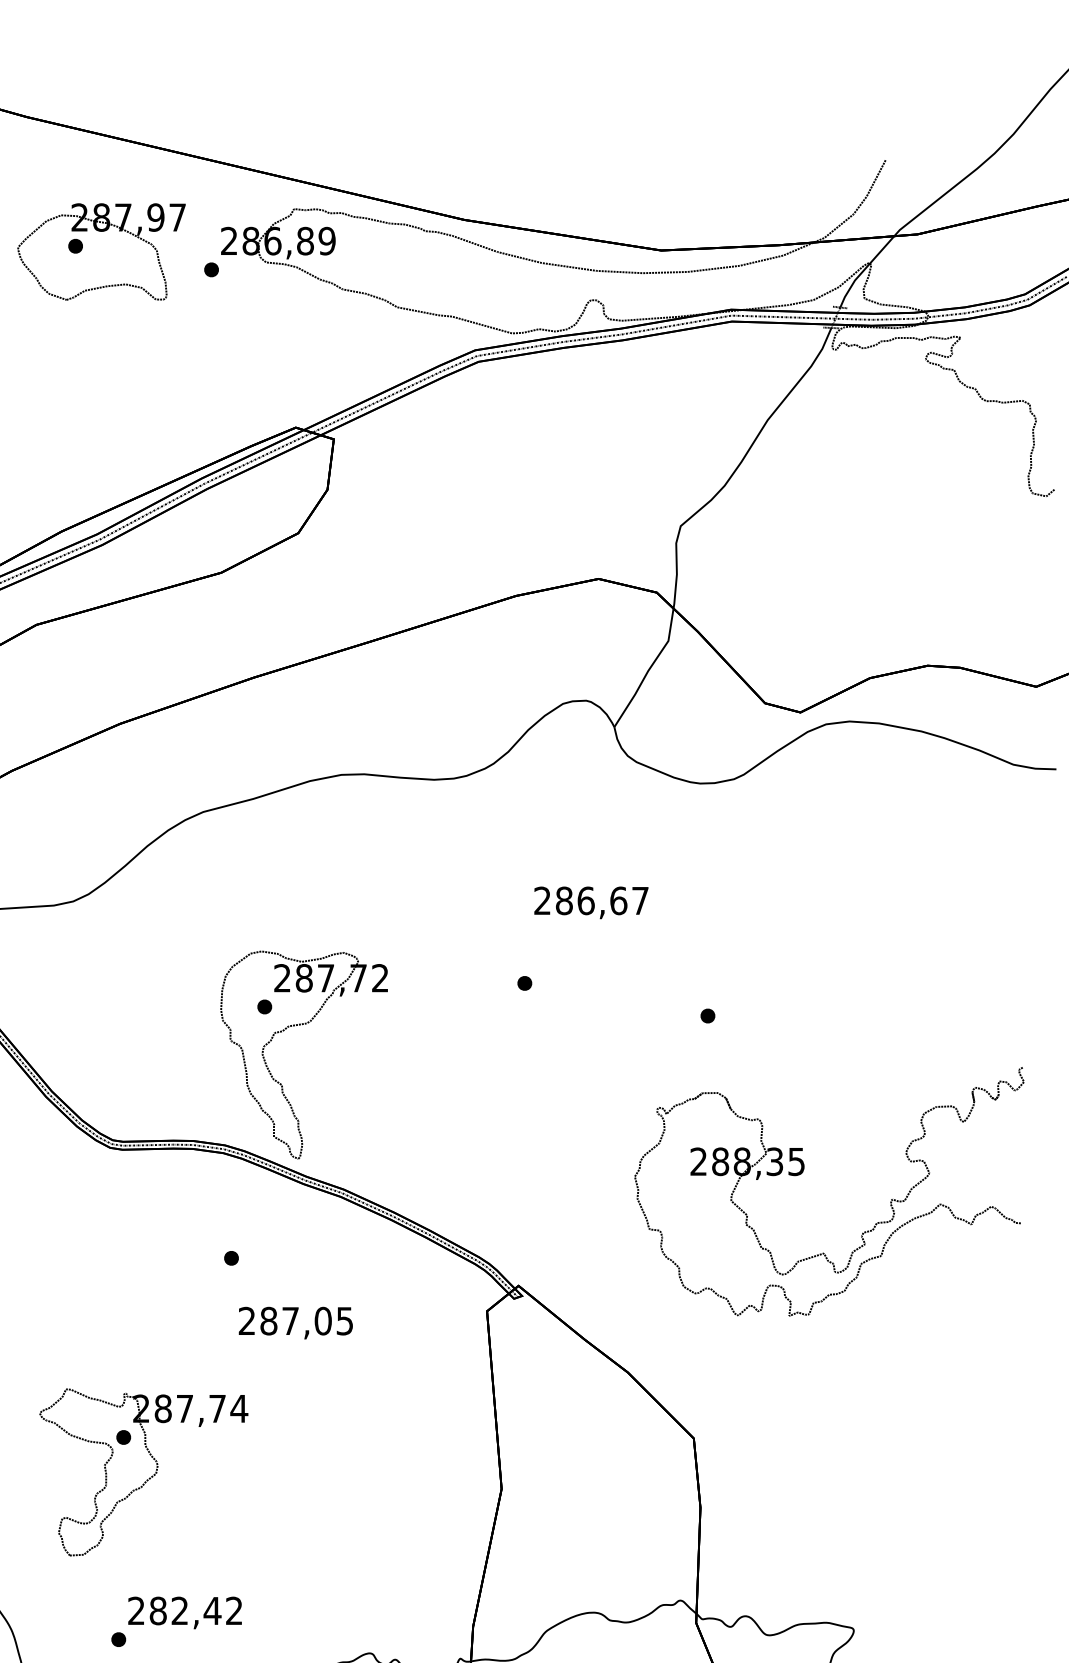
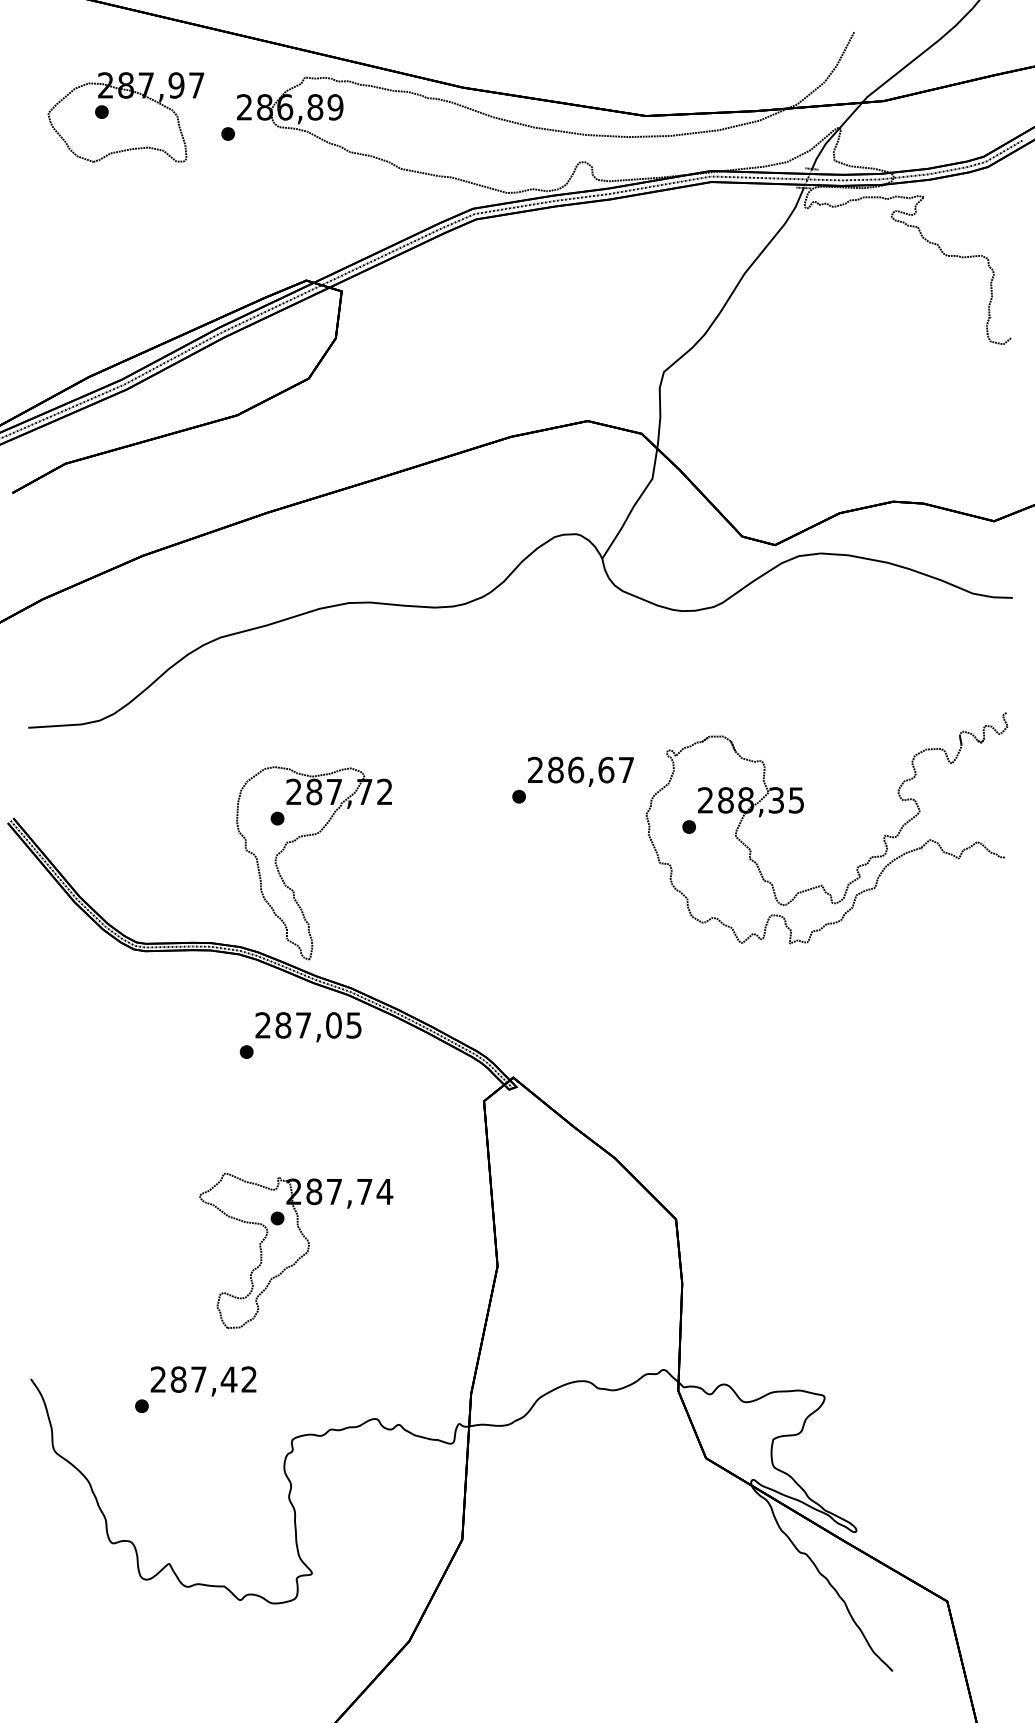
text: (590, 902) -> (580, 771), moved
part: (803, 1172) -> (802, 810), moved
text: (295, 1323) -> (308, 1027), moved
part: (144, 1471) -> (296, 1250), moved
text: (179, 1610) -> (198, 1379), 282,42 -> 287,42

